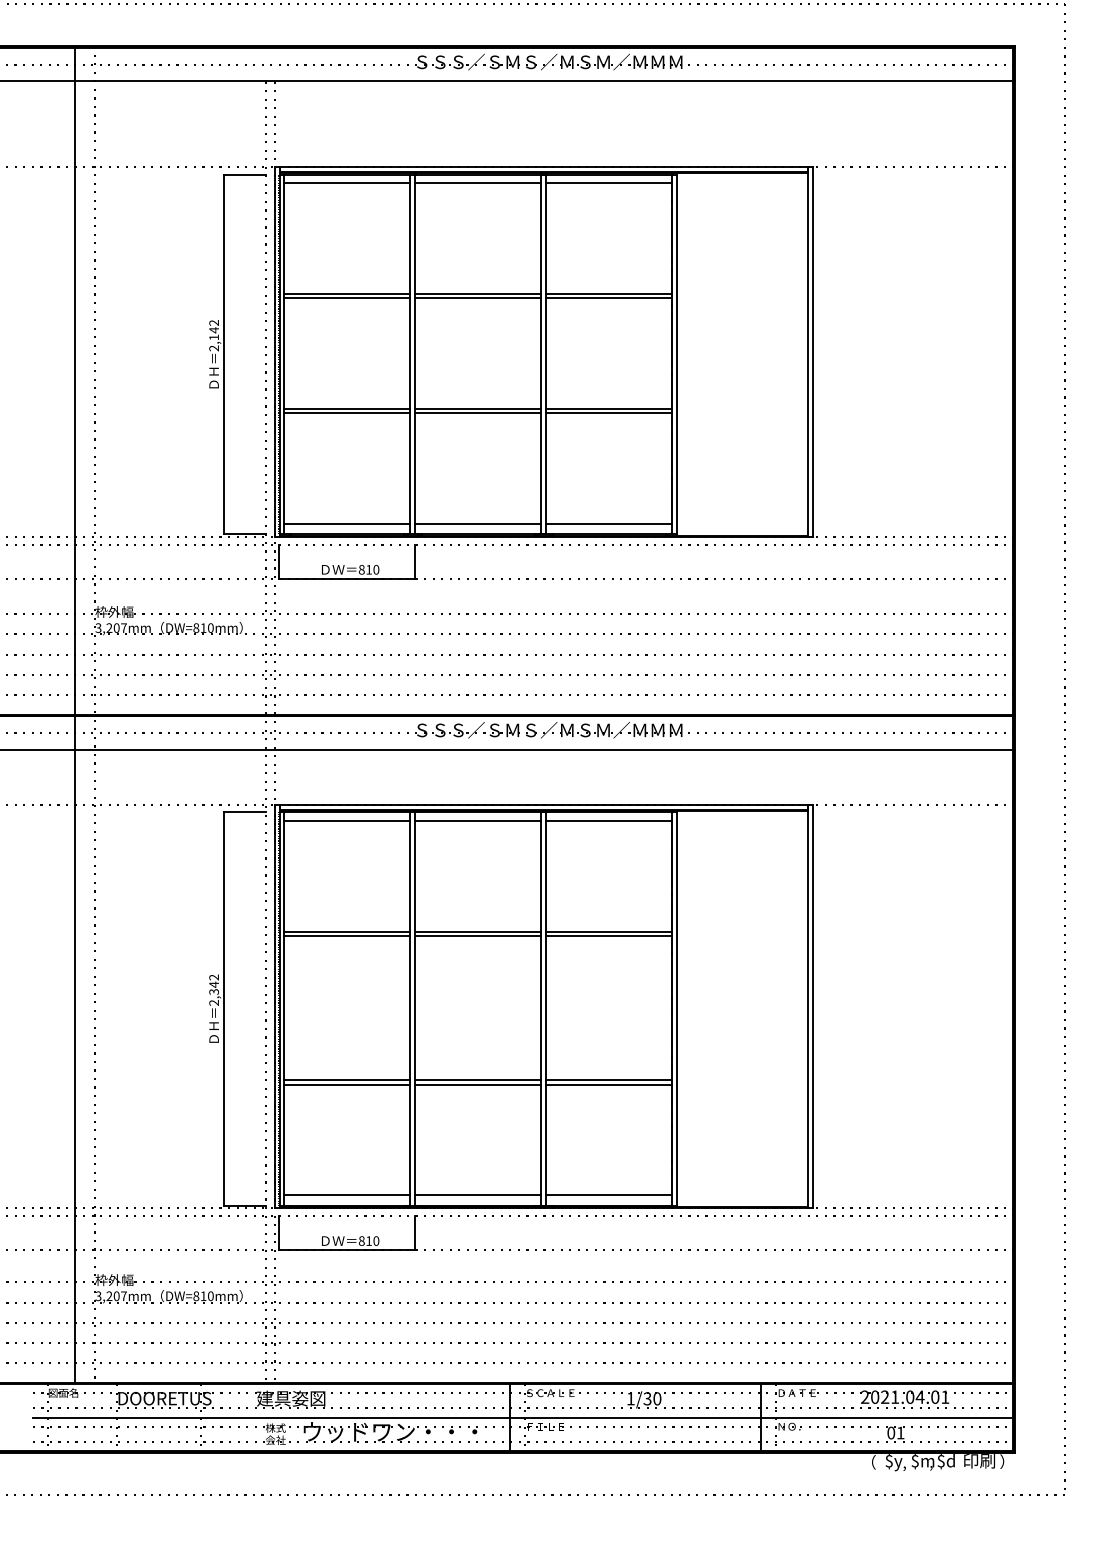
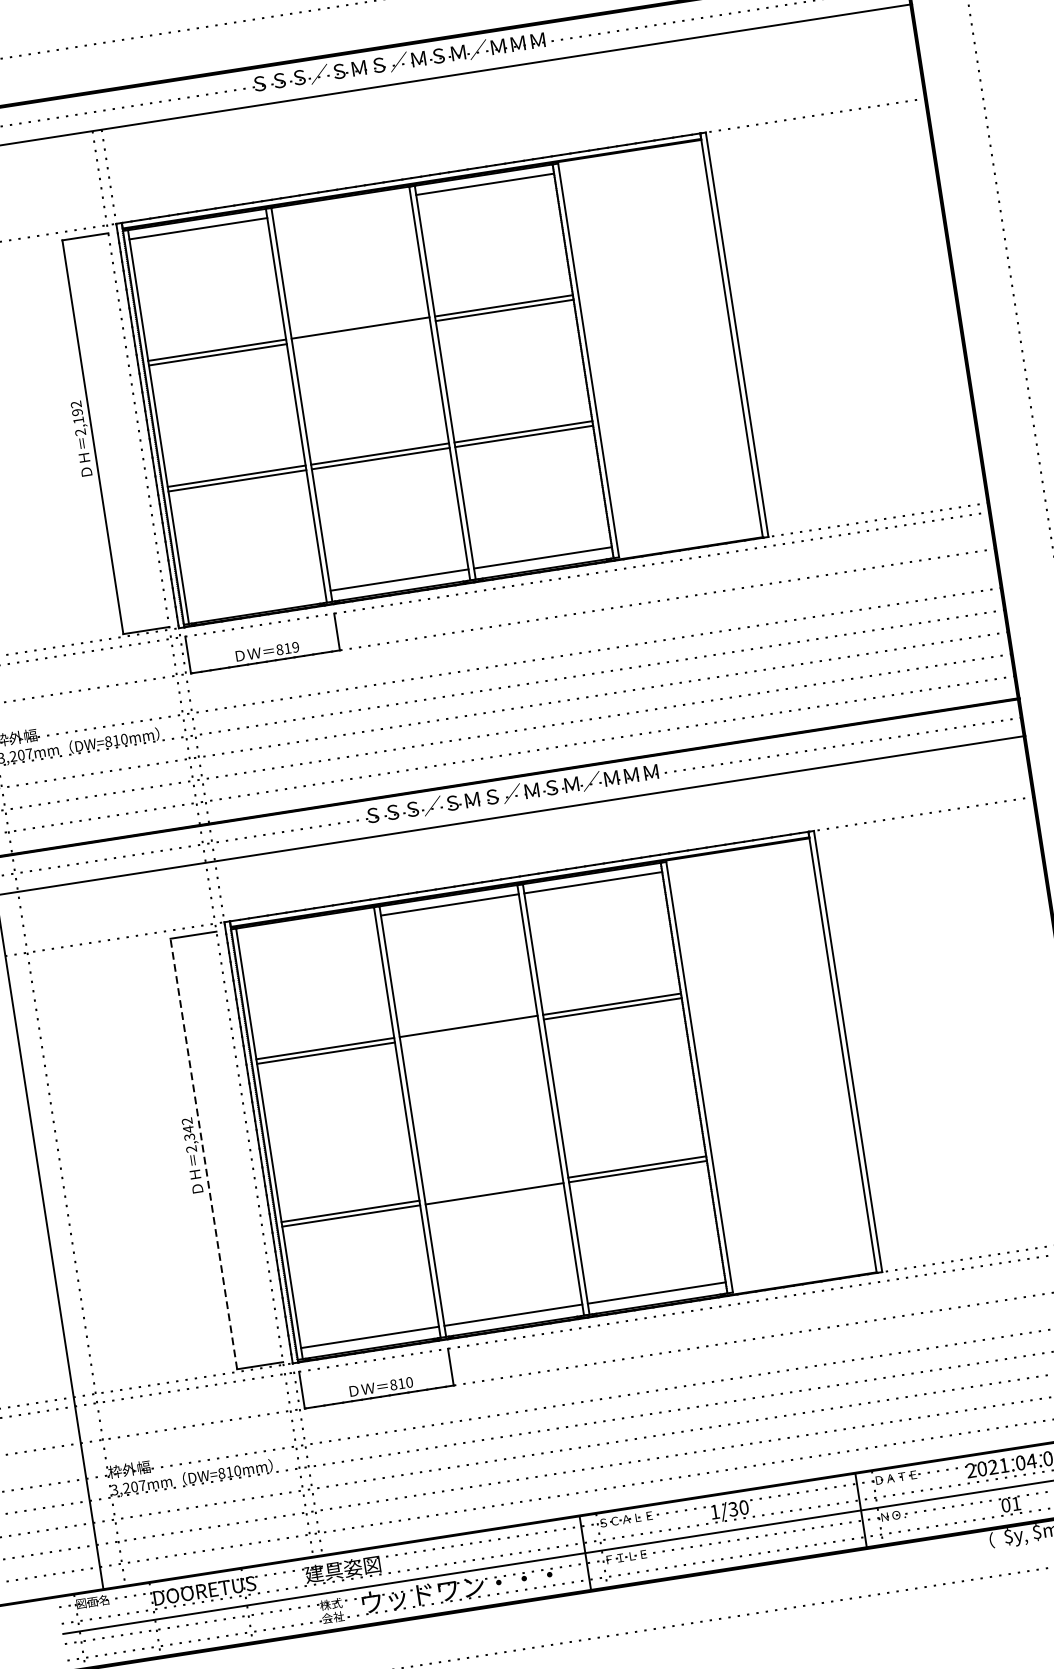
line: (478, 183) -> (342, 206), removed
line: (478, 298) -> (361, 332), removed
text: (213, 330) -> (76, 412), 2,142 -> 2,192
line: (347, 524) -> (256, 602), removed
text: (376, 569) -> (295, 646), 810 -> 819
line: (347, 820) -> (306, 926), removed
line: (478, 935) -> (469, 1030), removed
line: (224, 1008) -> (203, 1153), solid -> dashed
line: (478, 1080) -> (494, 1189), removed

